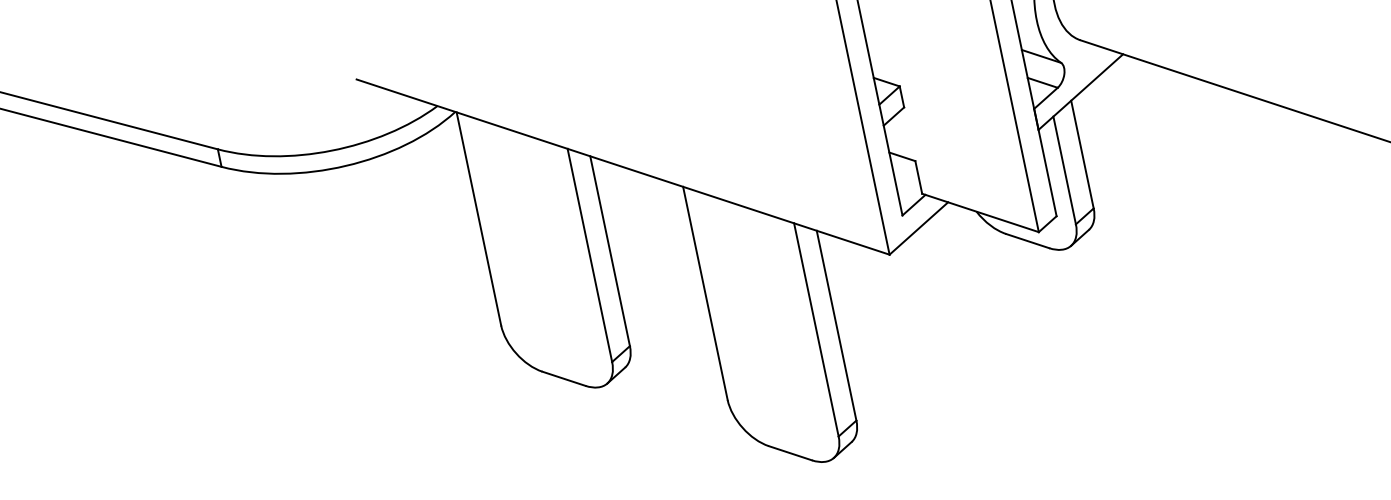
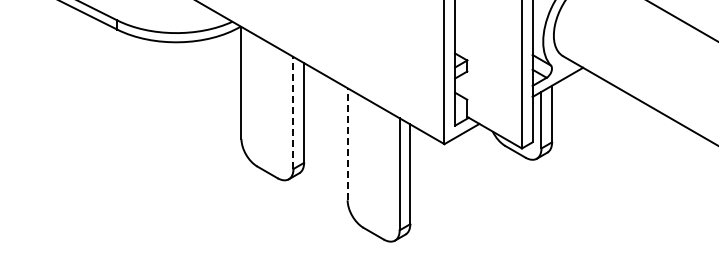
line: (589, 254) -> (293, 112), solid -> dashed
line: (704, 292) -> (347, 143), solid -> dashed

